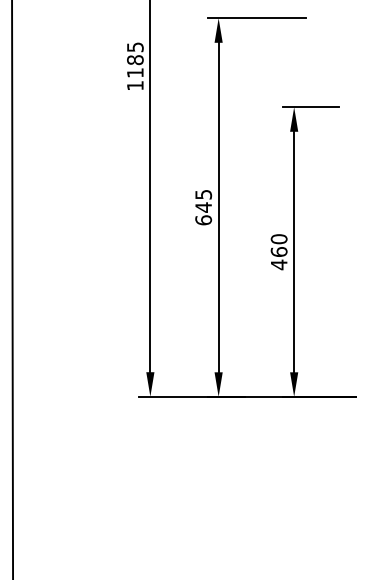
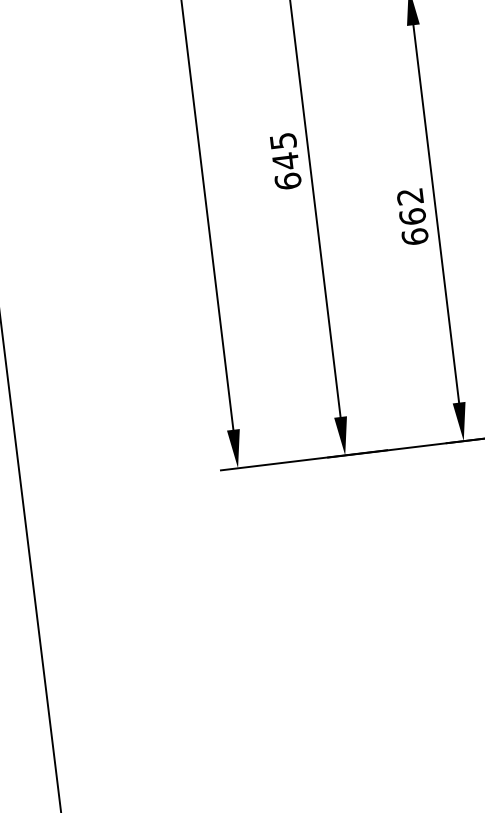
text: (278, 252) -> (411, 217), 460 -> 662

